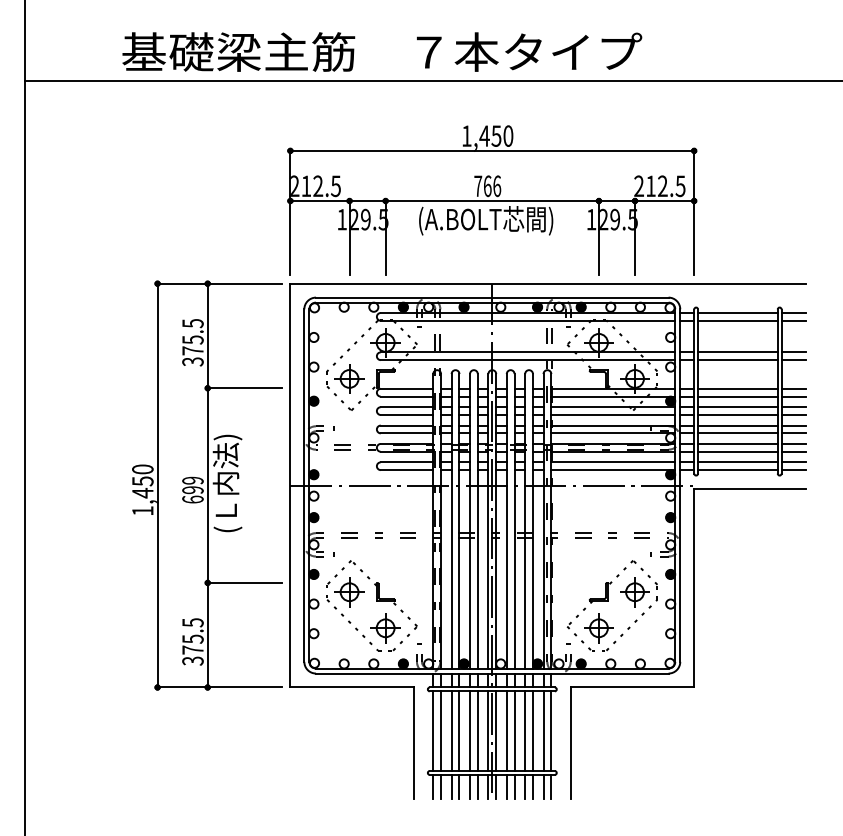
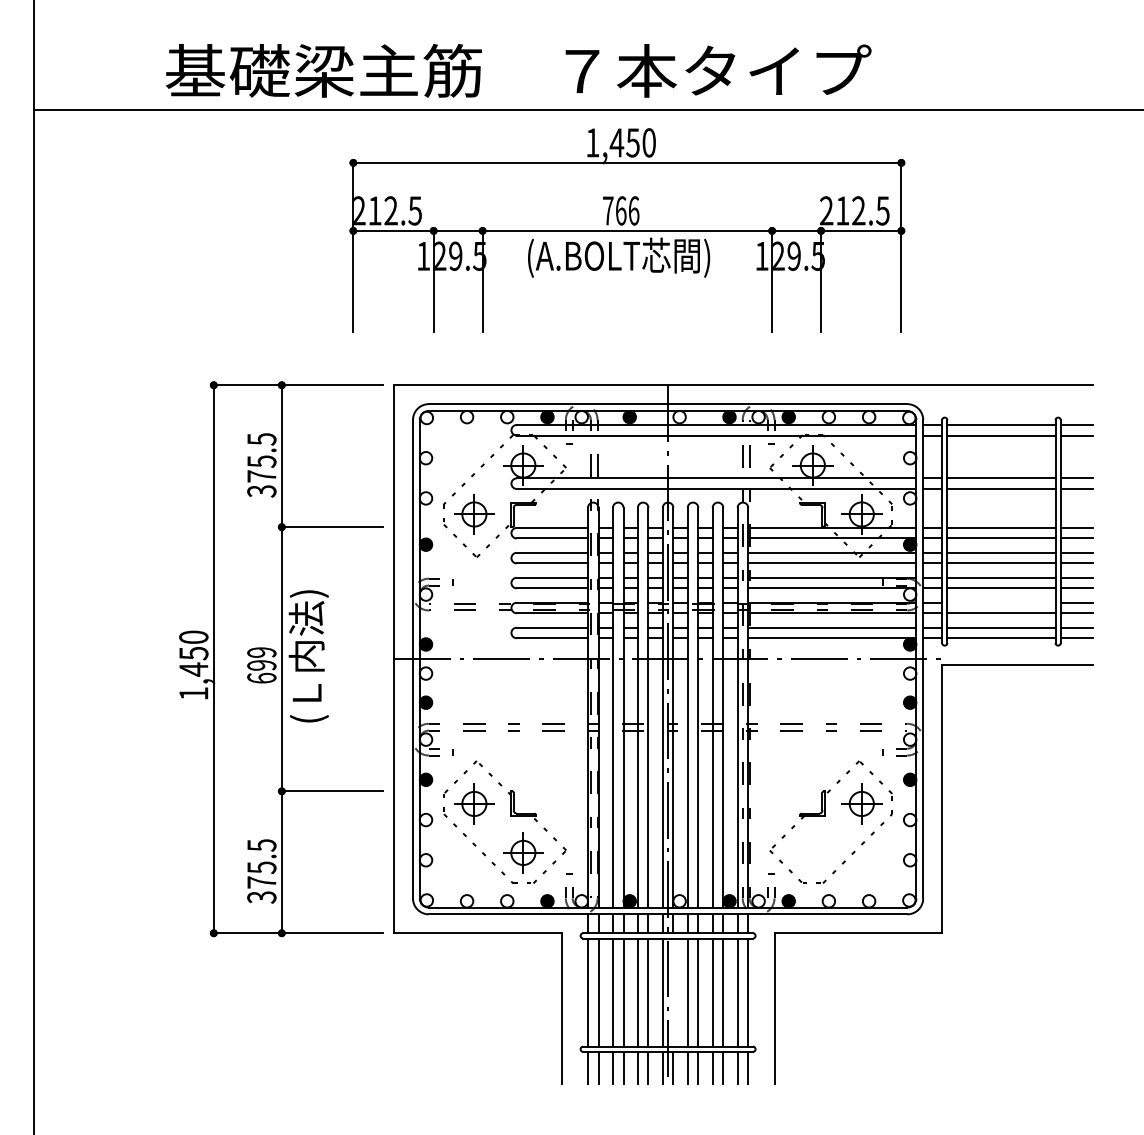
part: (492, 200) -> (627, 230), moved
line: (737, 443) -> (1000, 602), removed
part: (598, 628) -> (812, 853), removed
line: (496, 731) -> (673, 992), removed

